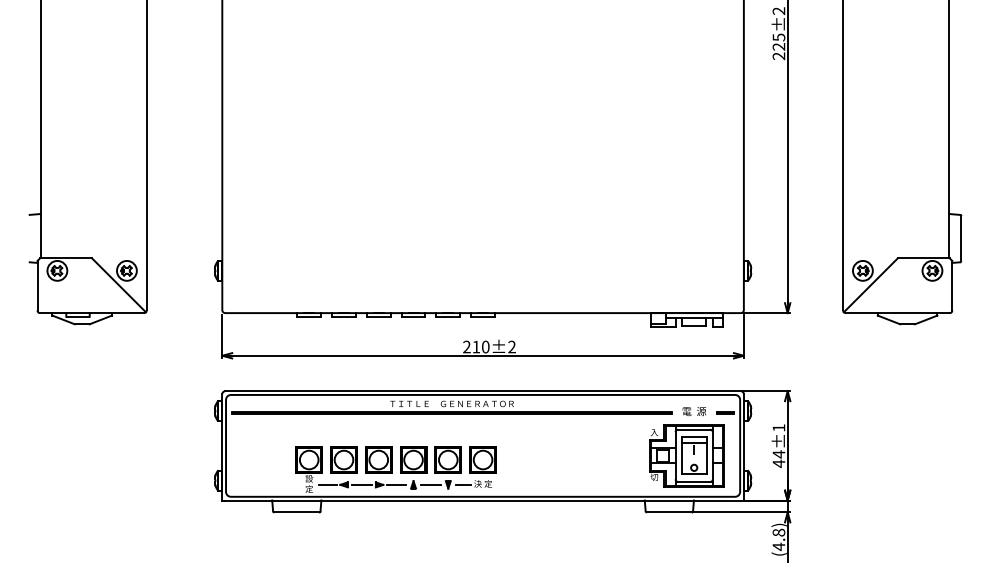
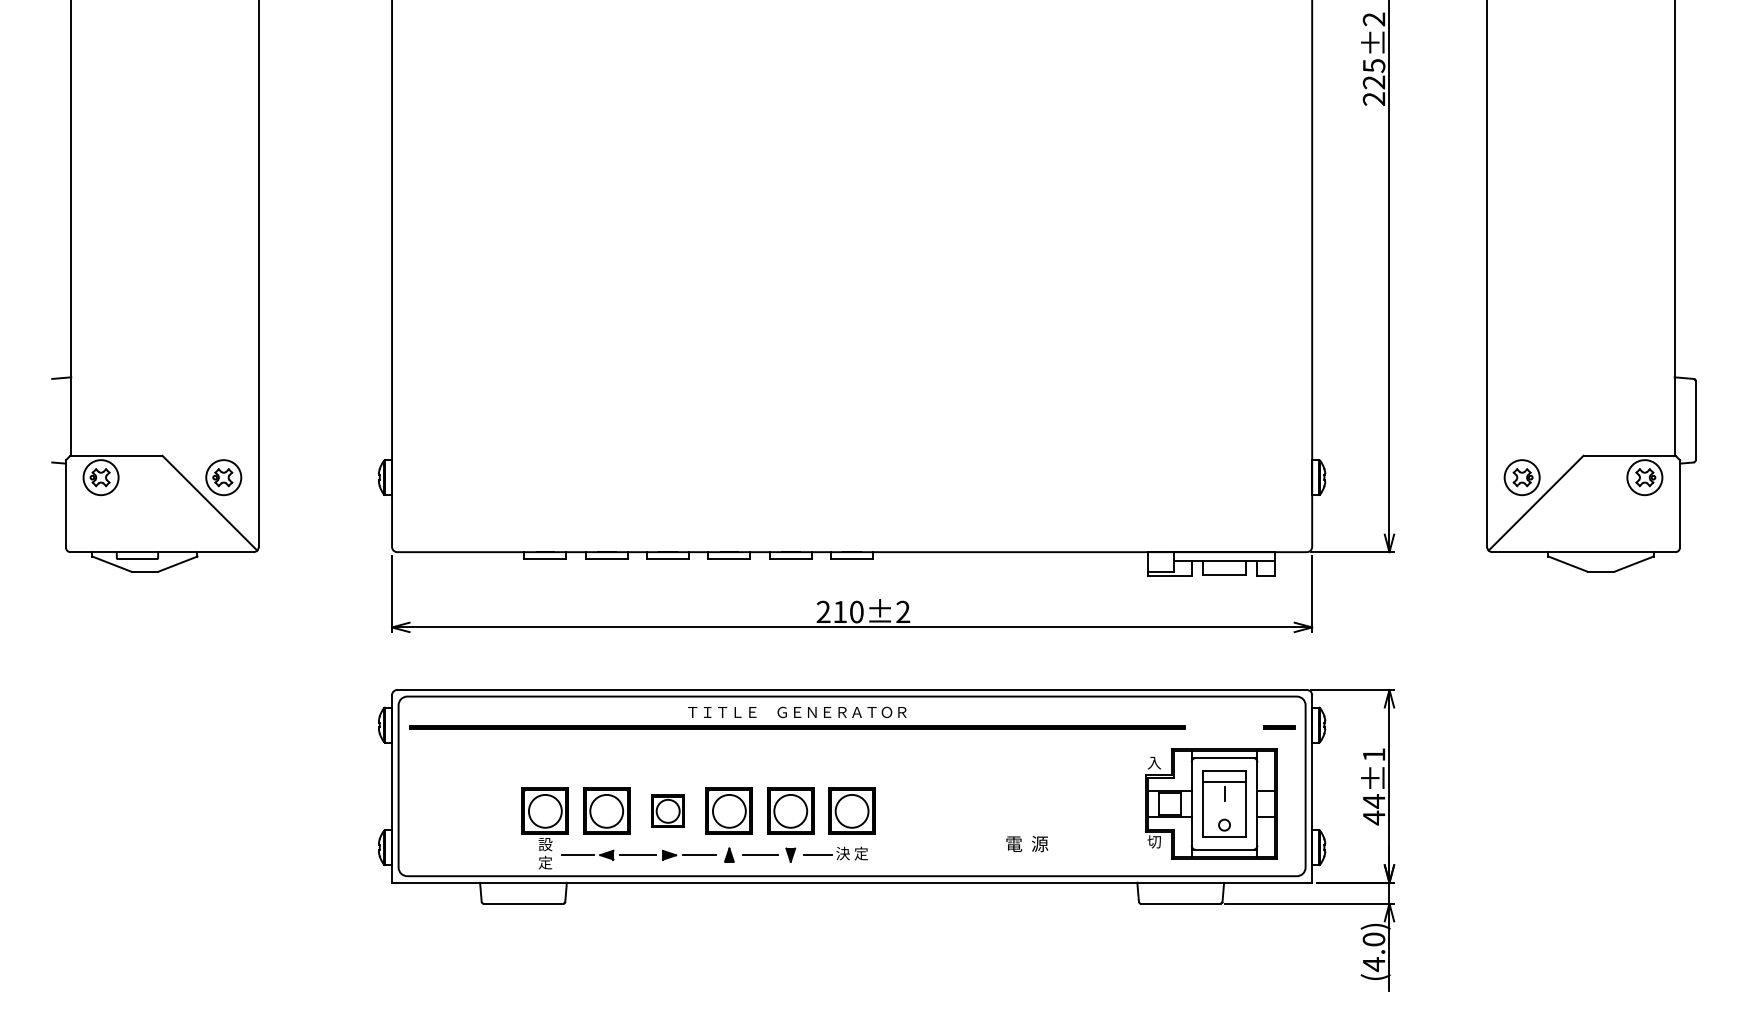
text: (693, 411) -> (1025, 843), moved
part: (378, 459) -> (667, 810), size x0.7
text: (778, 532) -> (1373, 939), (4.8) -> (4.0)

